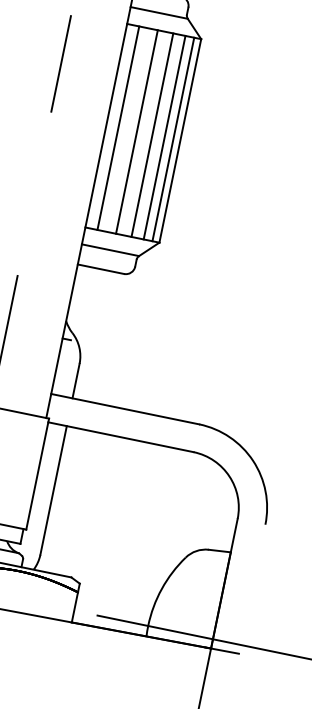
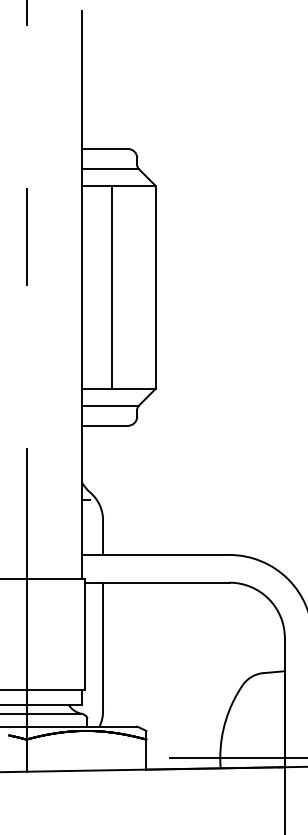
line: (118, 127) -> (93, 286), removed
line: (152, 134) -> (127, 286), removed
line: (165, 136) -> (140, 286), removed
line: (173, 138) -> (148, 286), removed

